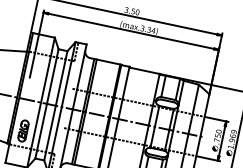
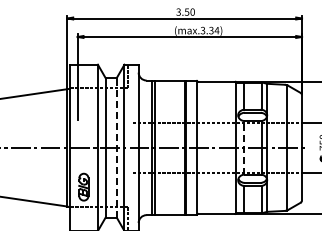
line: (55, 105) -> (116, 147), solid -> dashed
line: (154, 126) -> (243, 147), solid -> dashed

